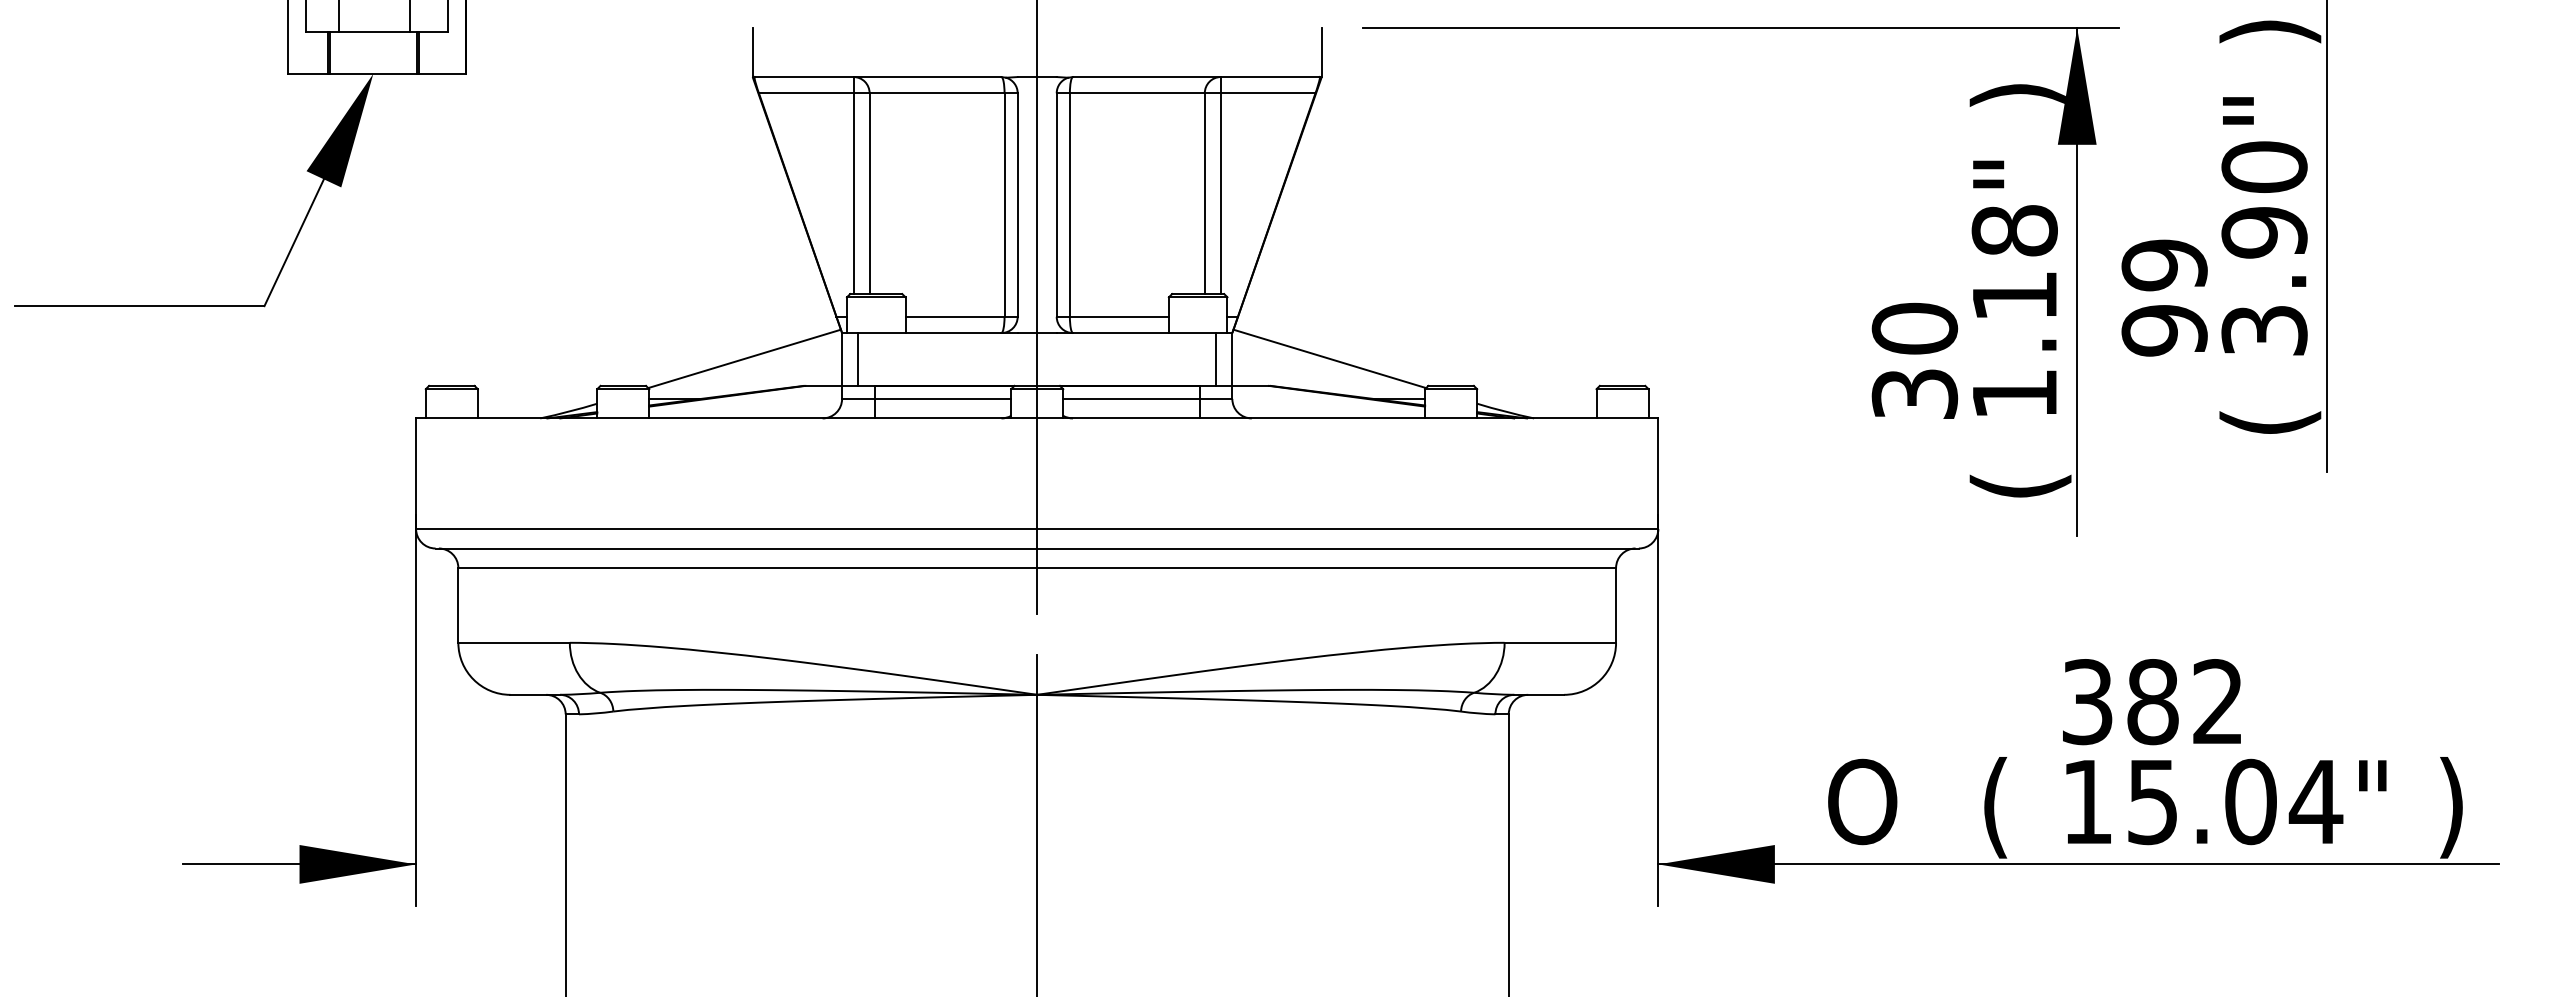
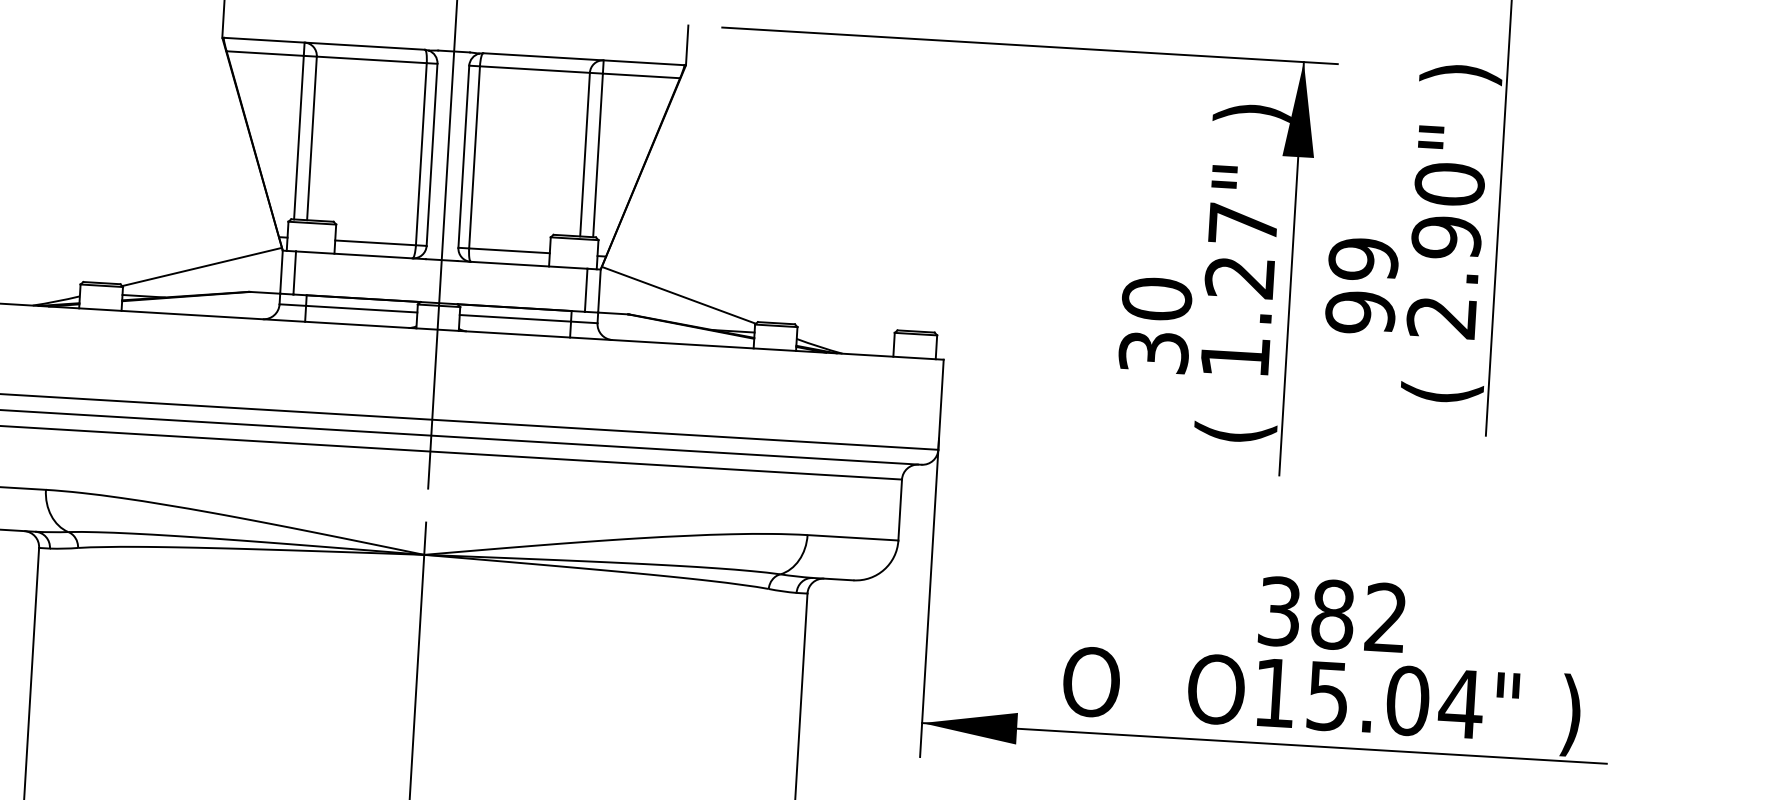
text: (2014, 263) -> (1241, 250), 1.18" -> 1.27"
text: (2264, 330) -> (1441, 317), 3.90" -> 2.90"
text: (2015, 807) -> (1215, 694), ( -> O

